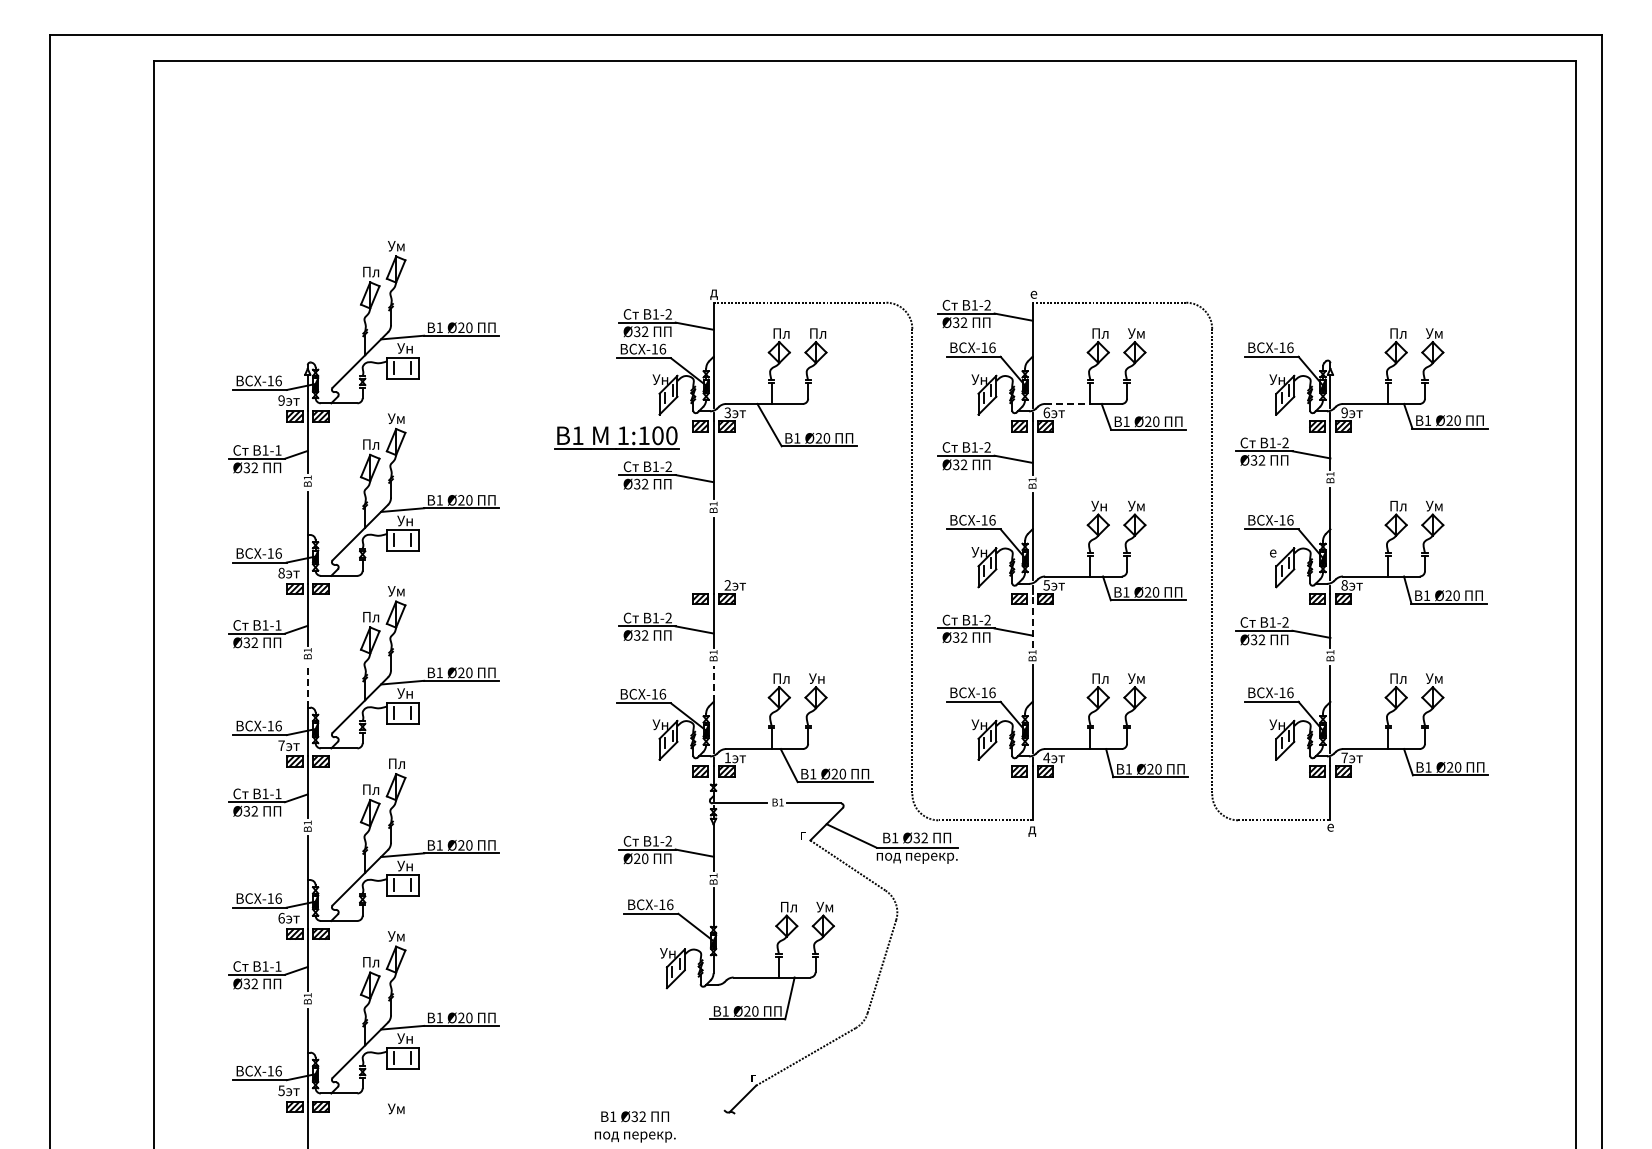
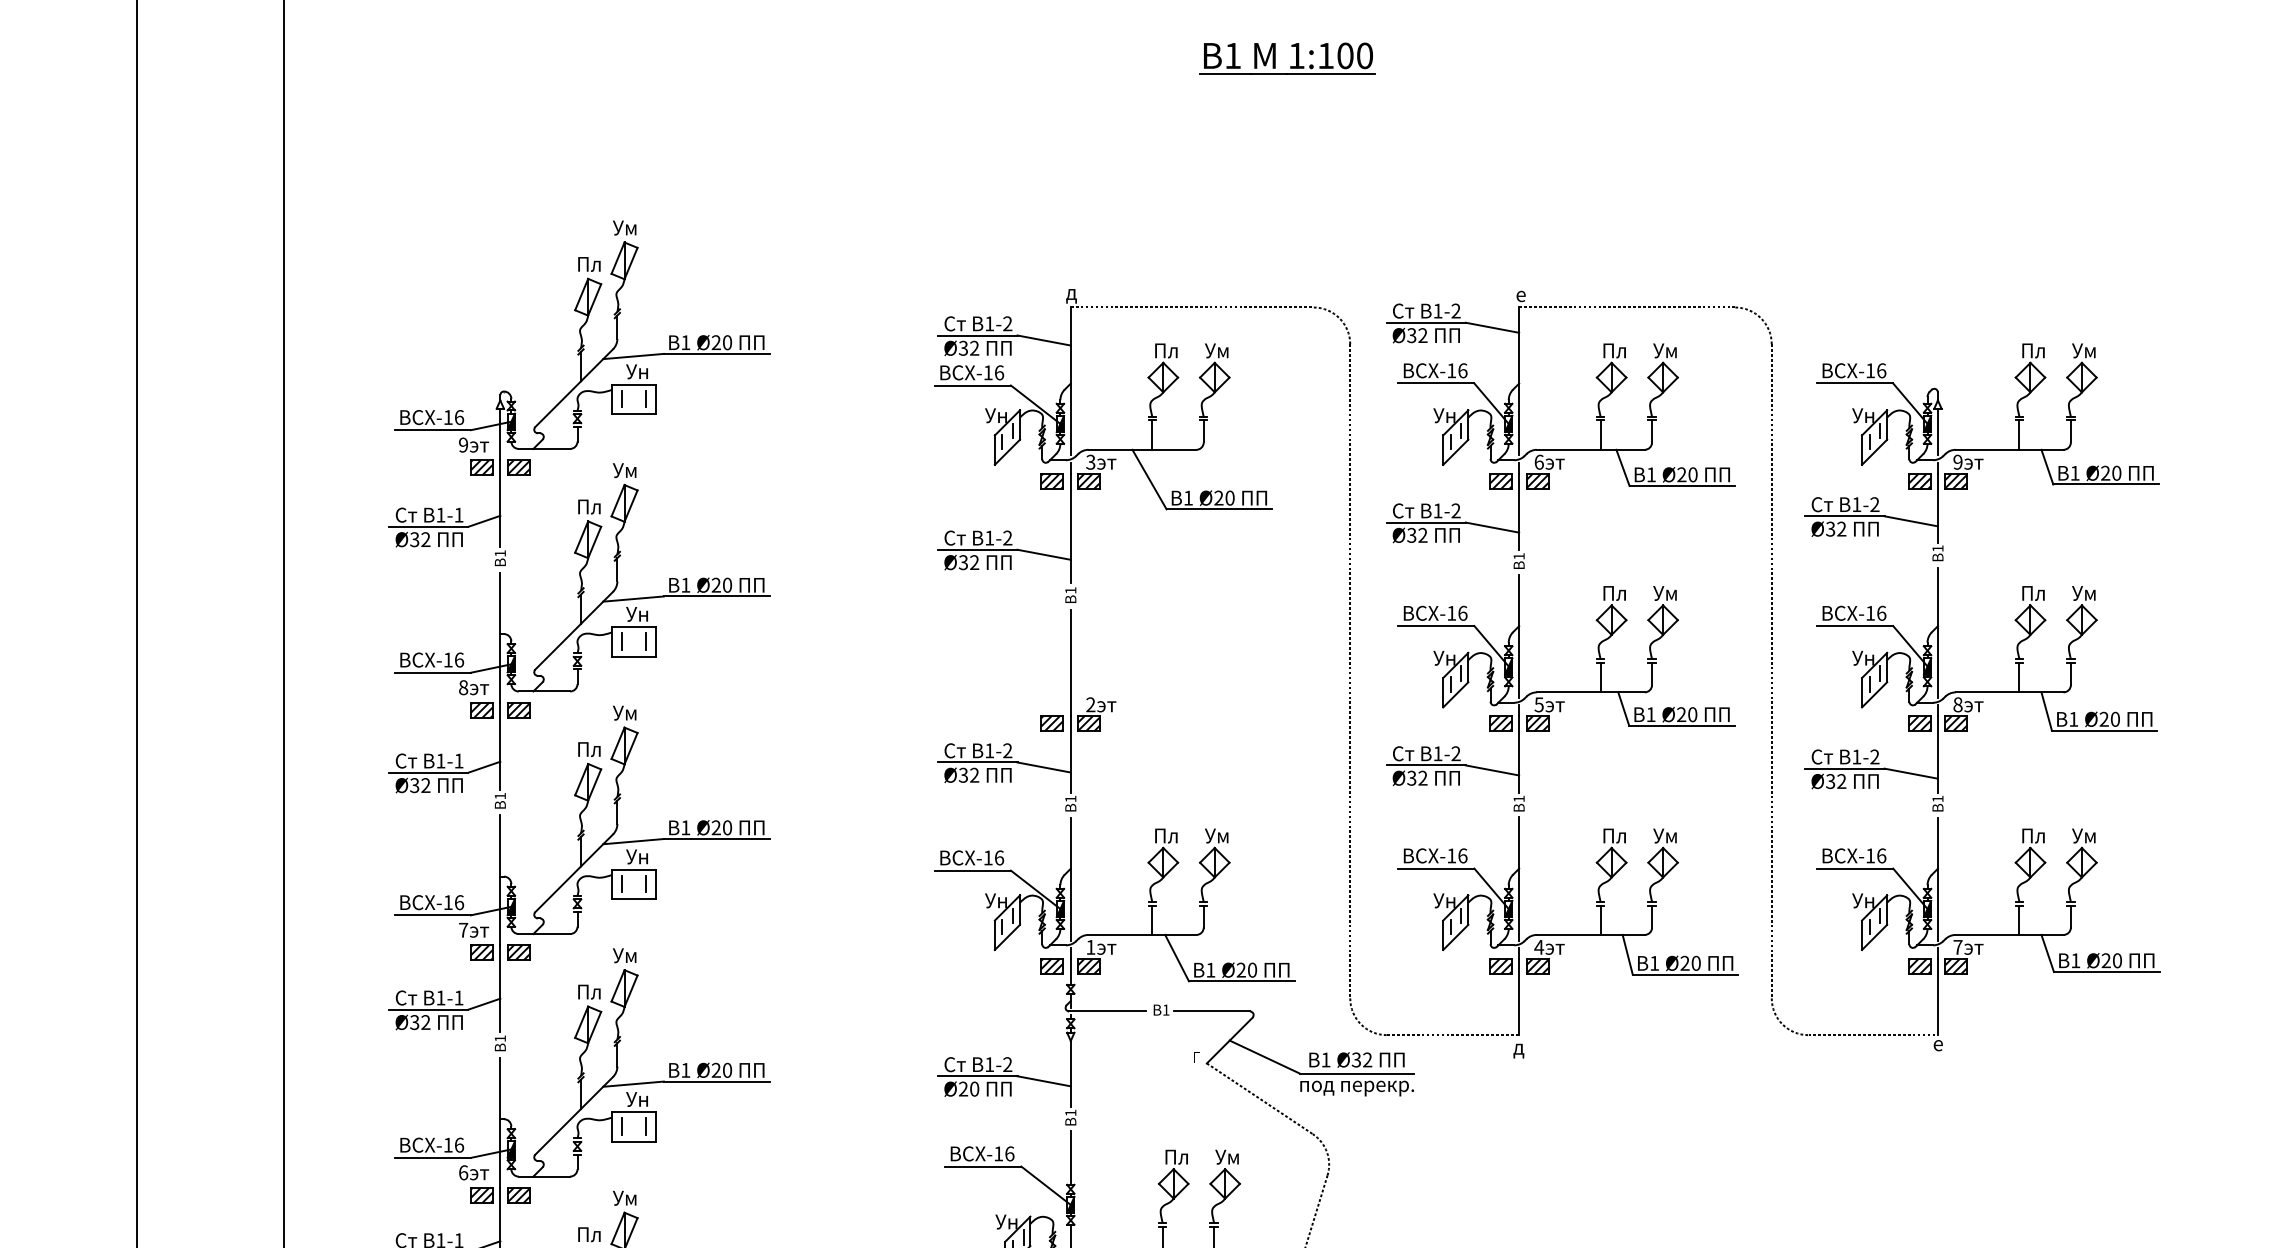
text: (817, 333) -> (1216, 350), Пл -> Ум
line: (1067, 403) -> (1568, 449), dashed -> solid
part: (616, 437) -> (1287, 58), moved
text: (1099, 505) -> (1613, 592), Ун -> Пл
text: (1276, 552) -> (1862, 658), е -> Ун
line: (1032, 620) -> (1519, 754), dashed -> solid
text: (822, 679) -> (1223, 837), Ун -> Ум
line: (713, 683) -> (1070, 842), dashed -> solid
line: (307, 685) -> (499, 845), dashed -> solid
text: (396, 763) -> (625, 955), Пл -> Ум

